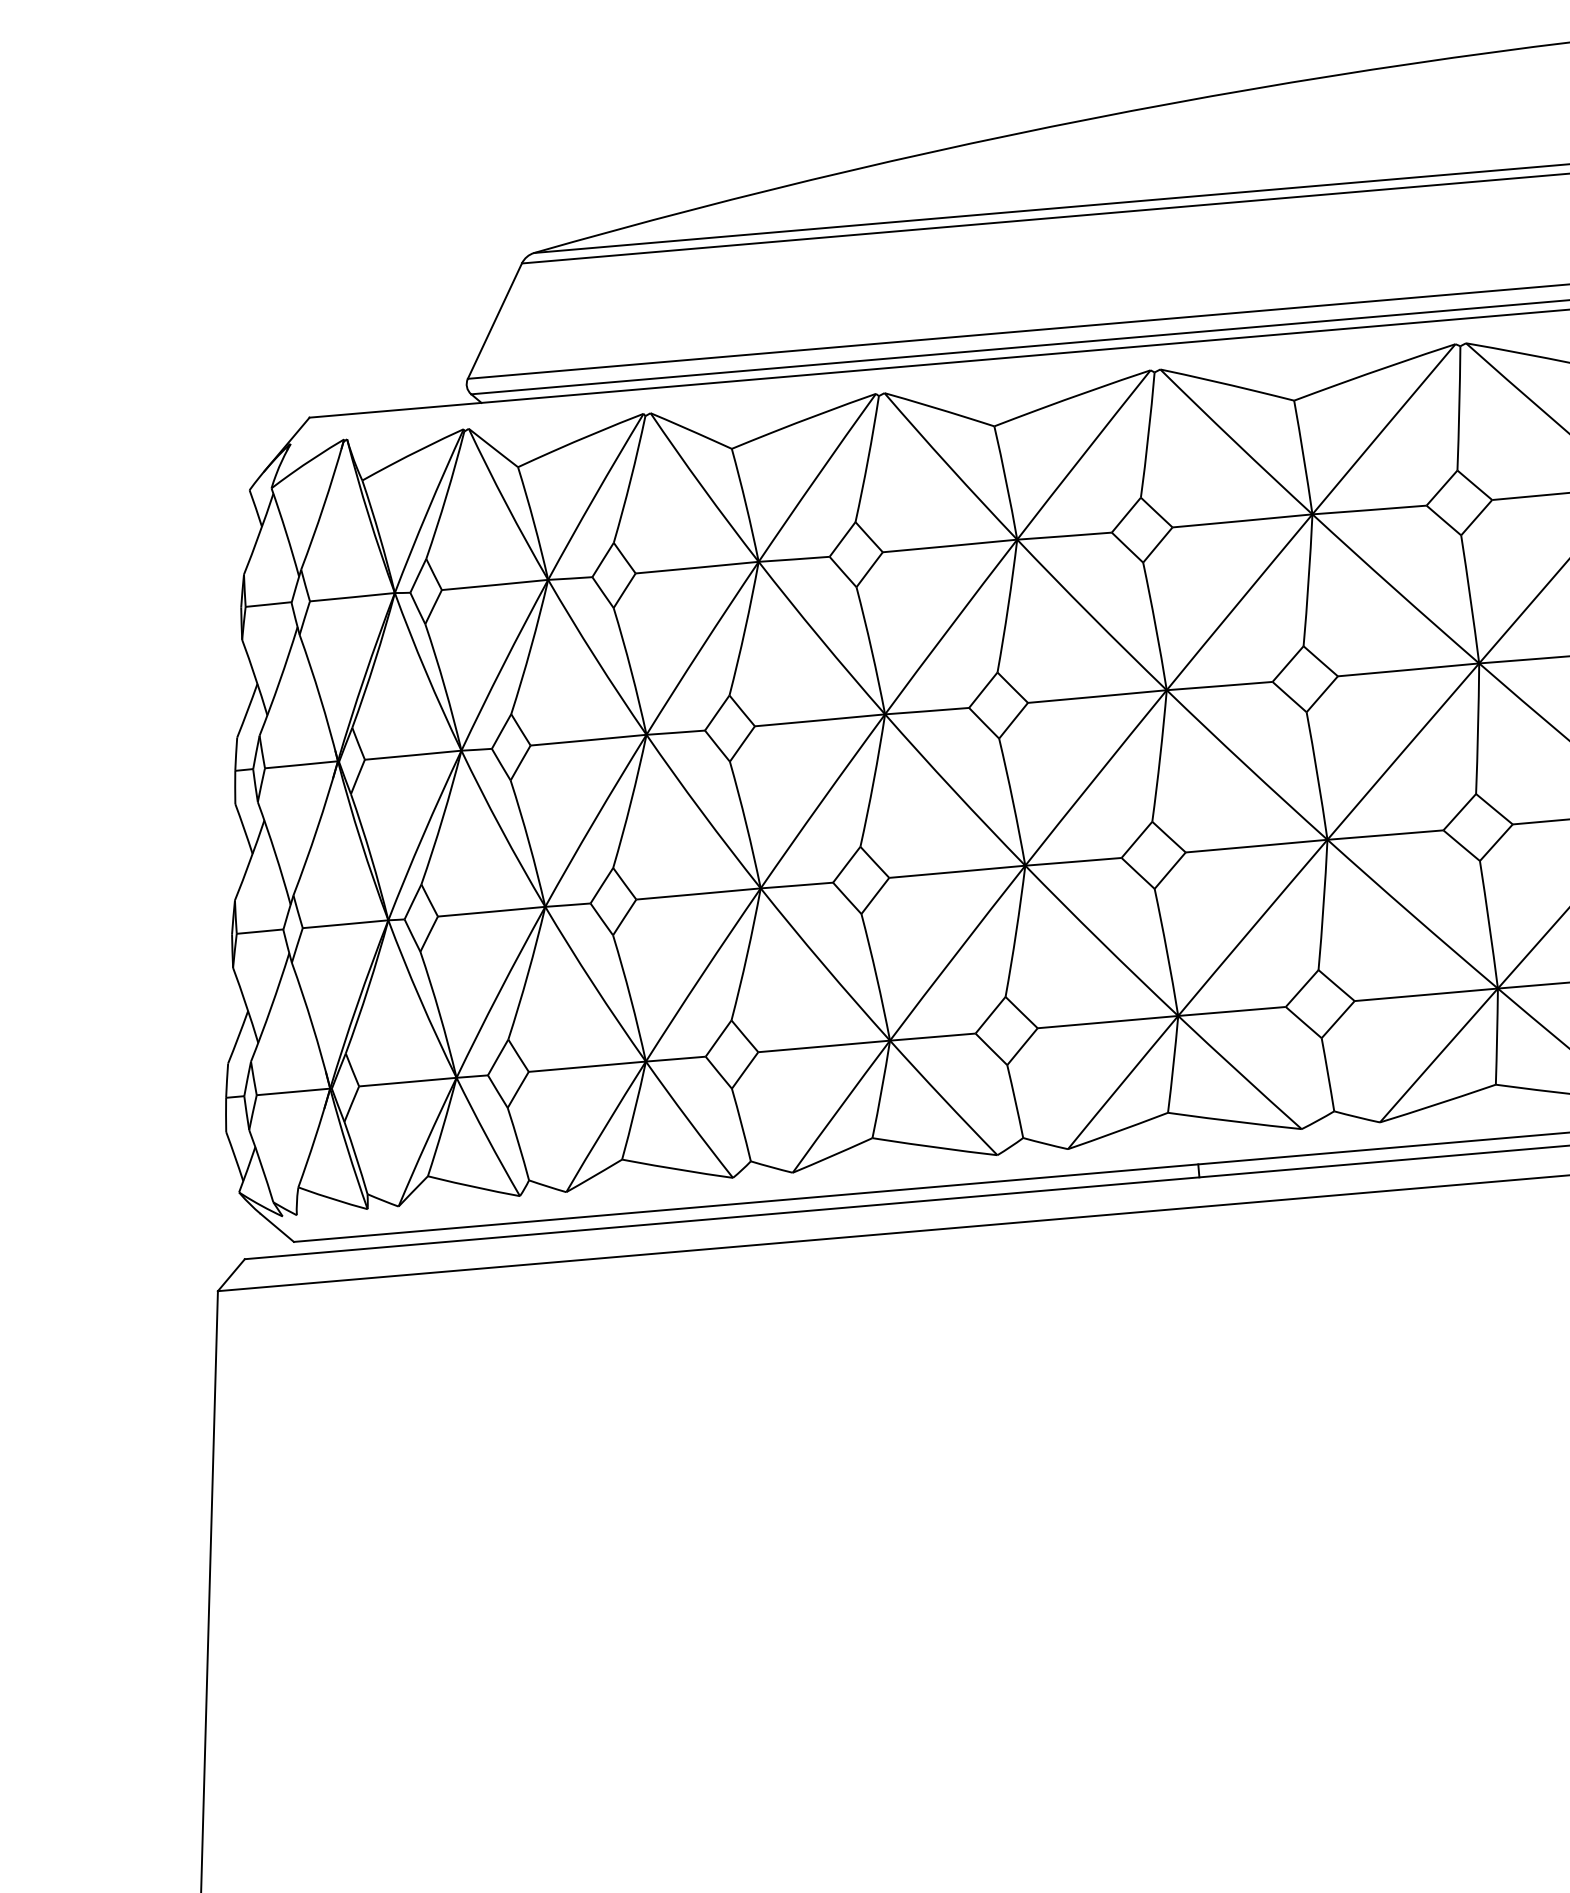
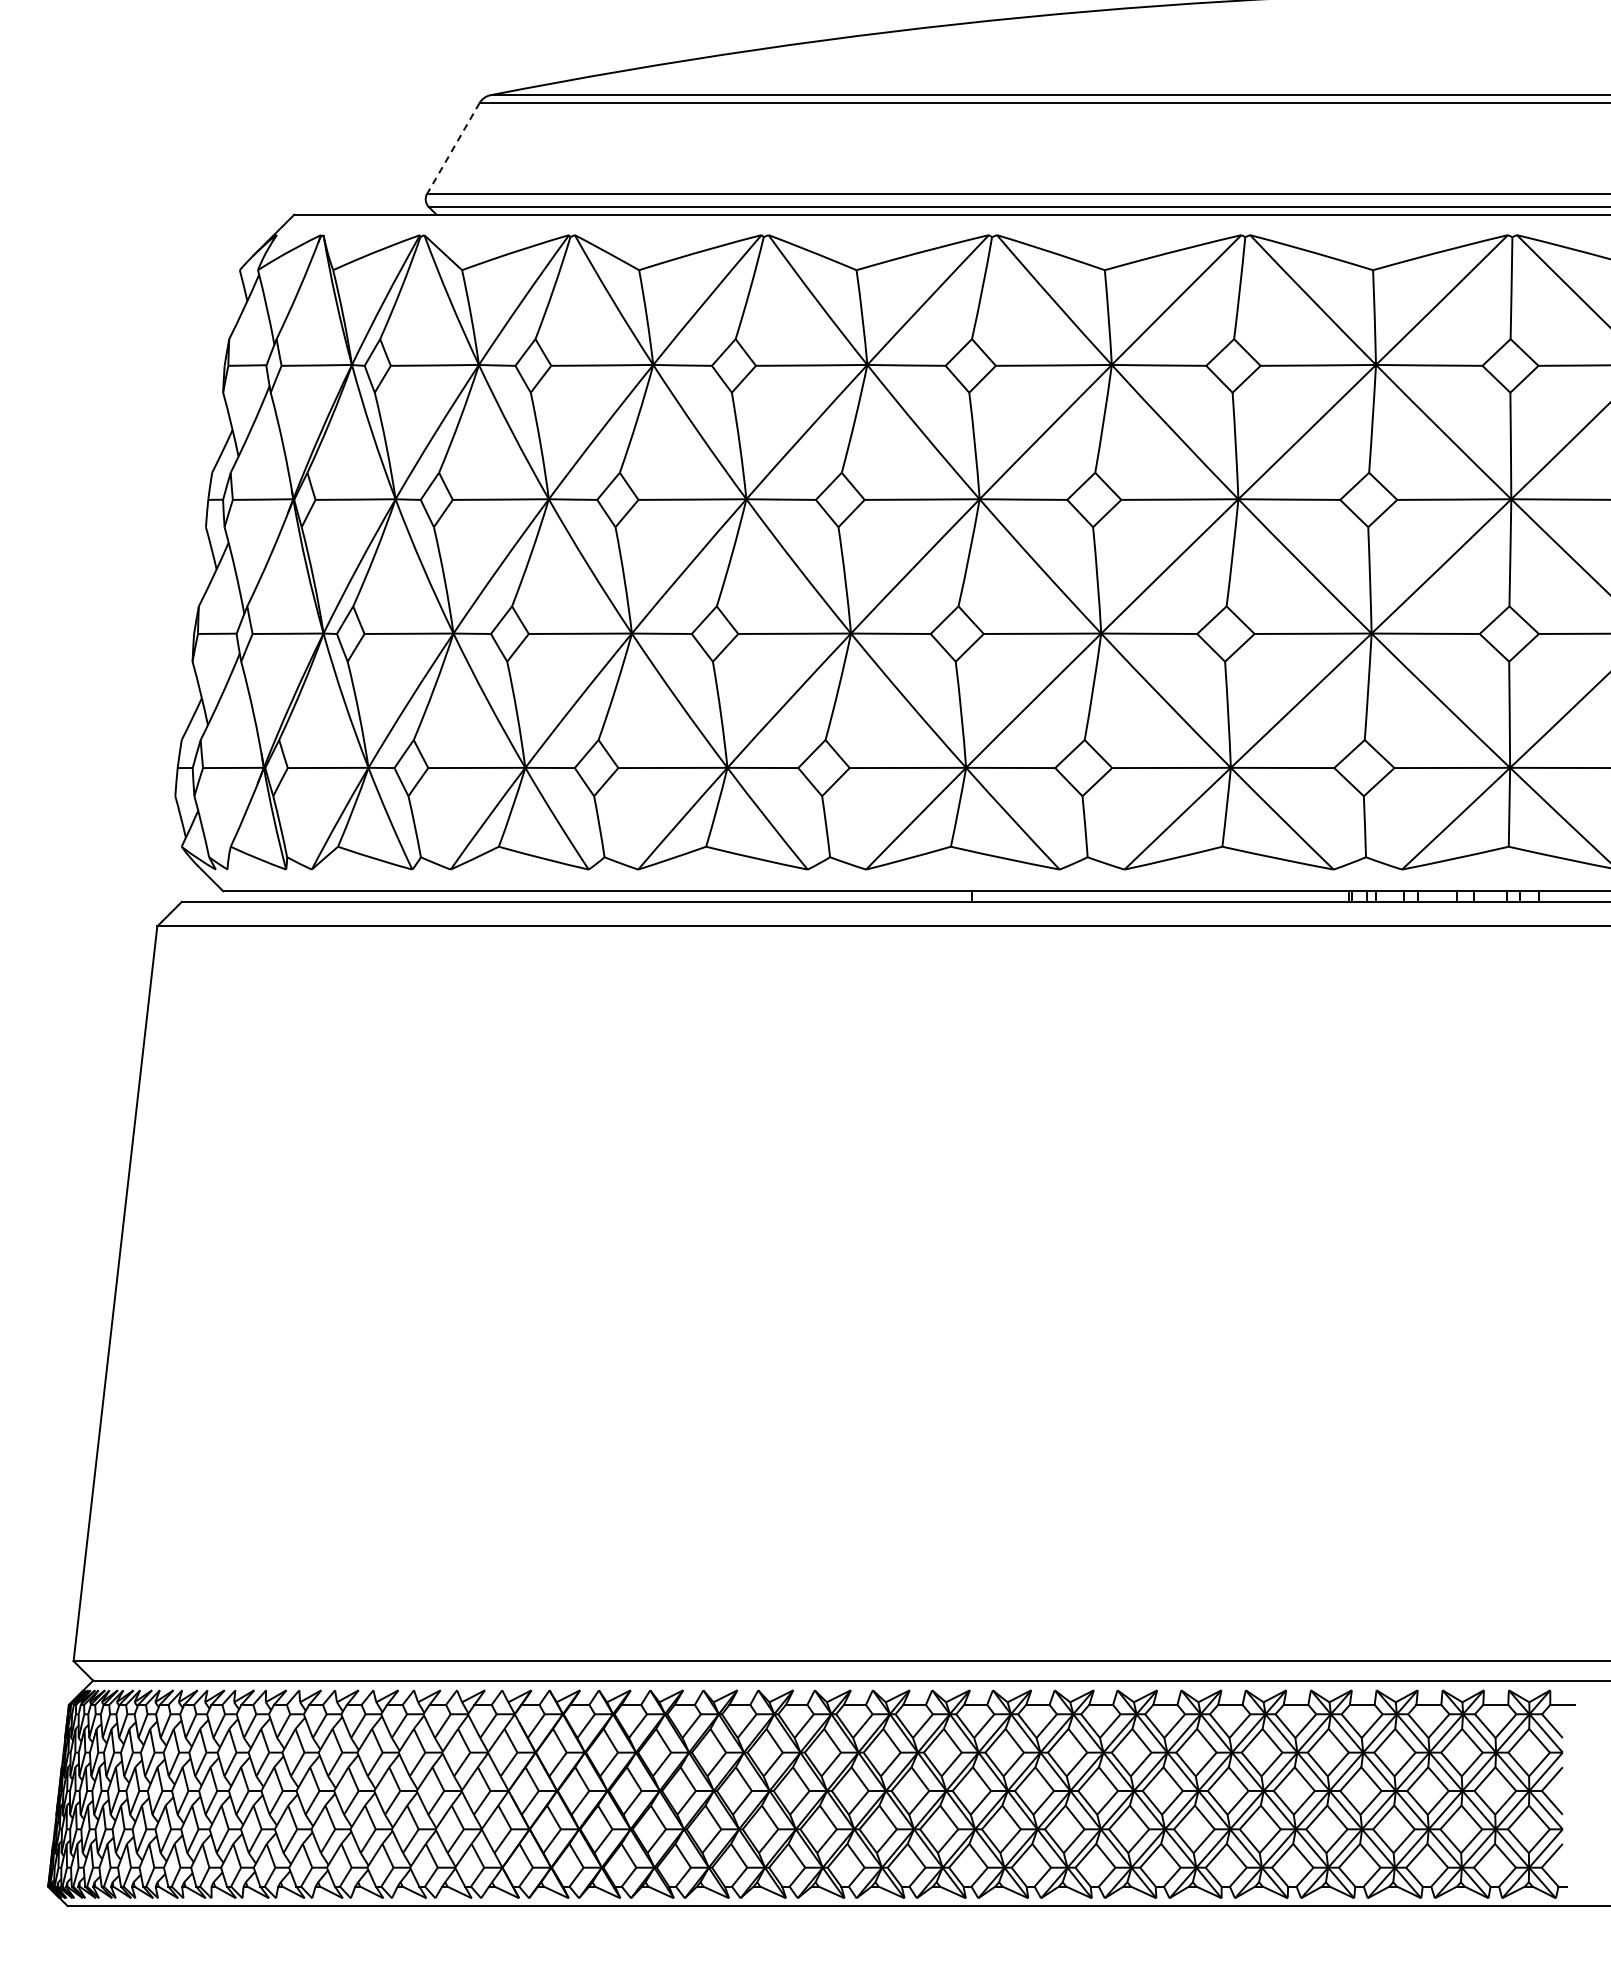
line: (495, 321) -> (453, 148), solid -> dashed

